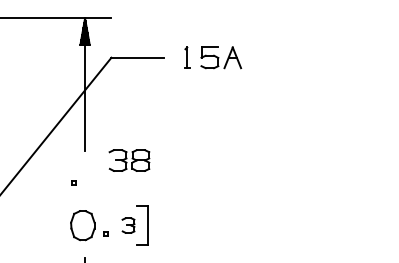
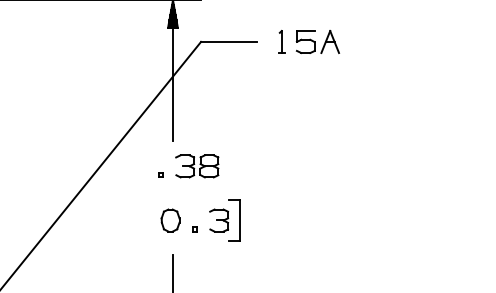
part: (129, 160) -> (197, 166), moved
part: (82, 225) -> (170, 220), size x0.71
part: (128, 225) -> (219, 220), size x1.43

